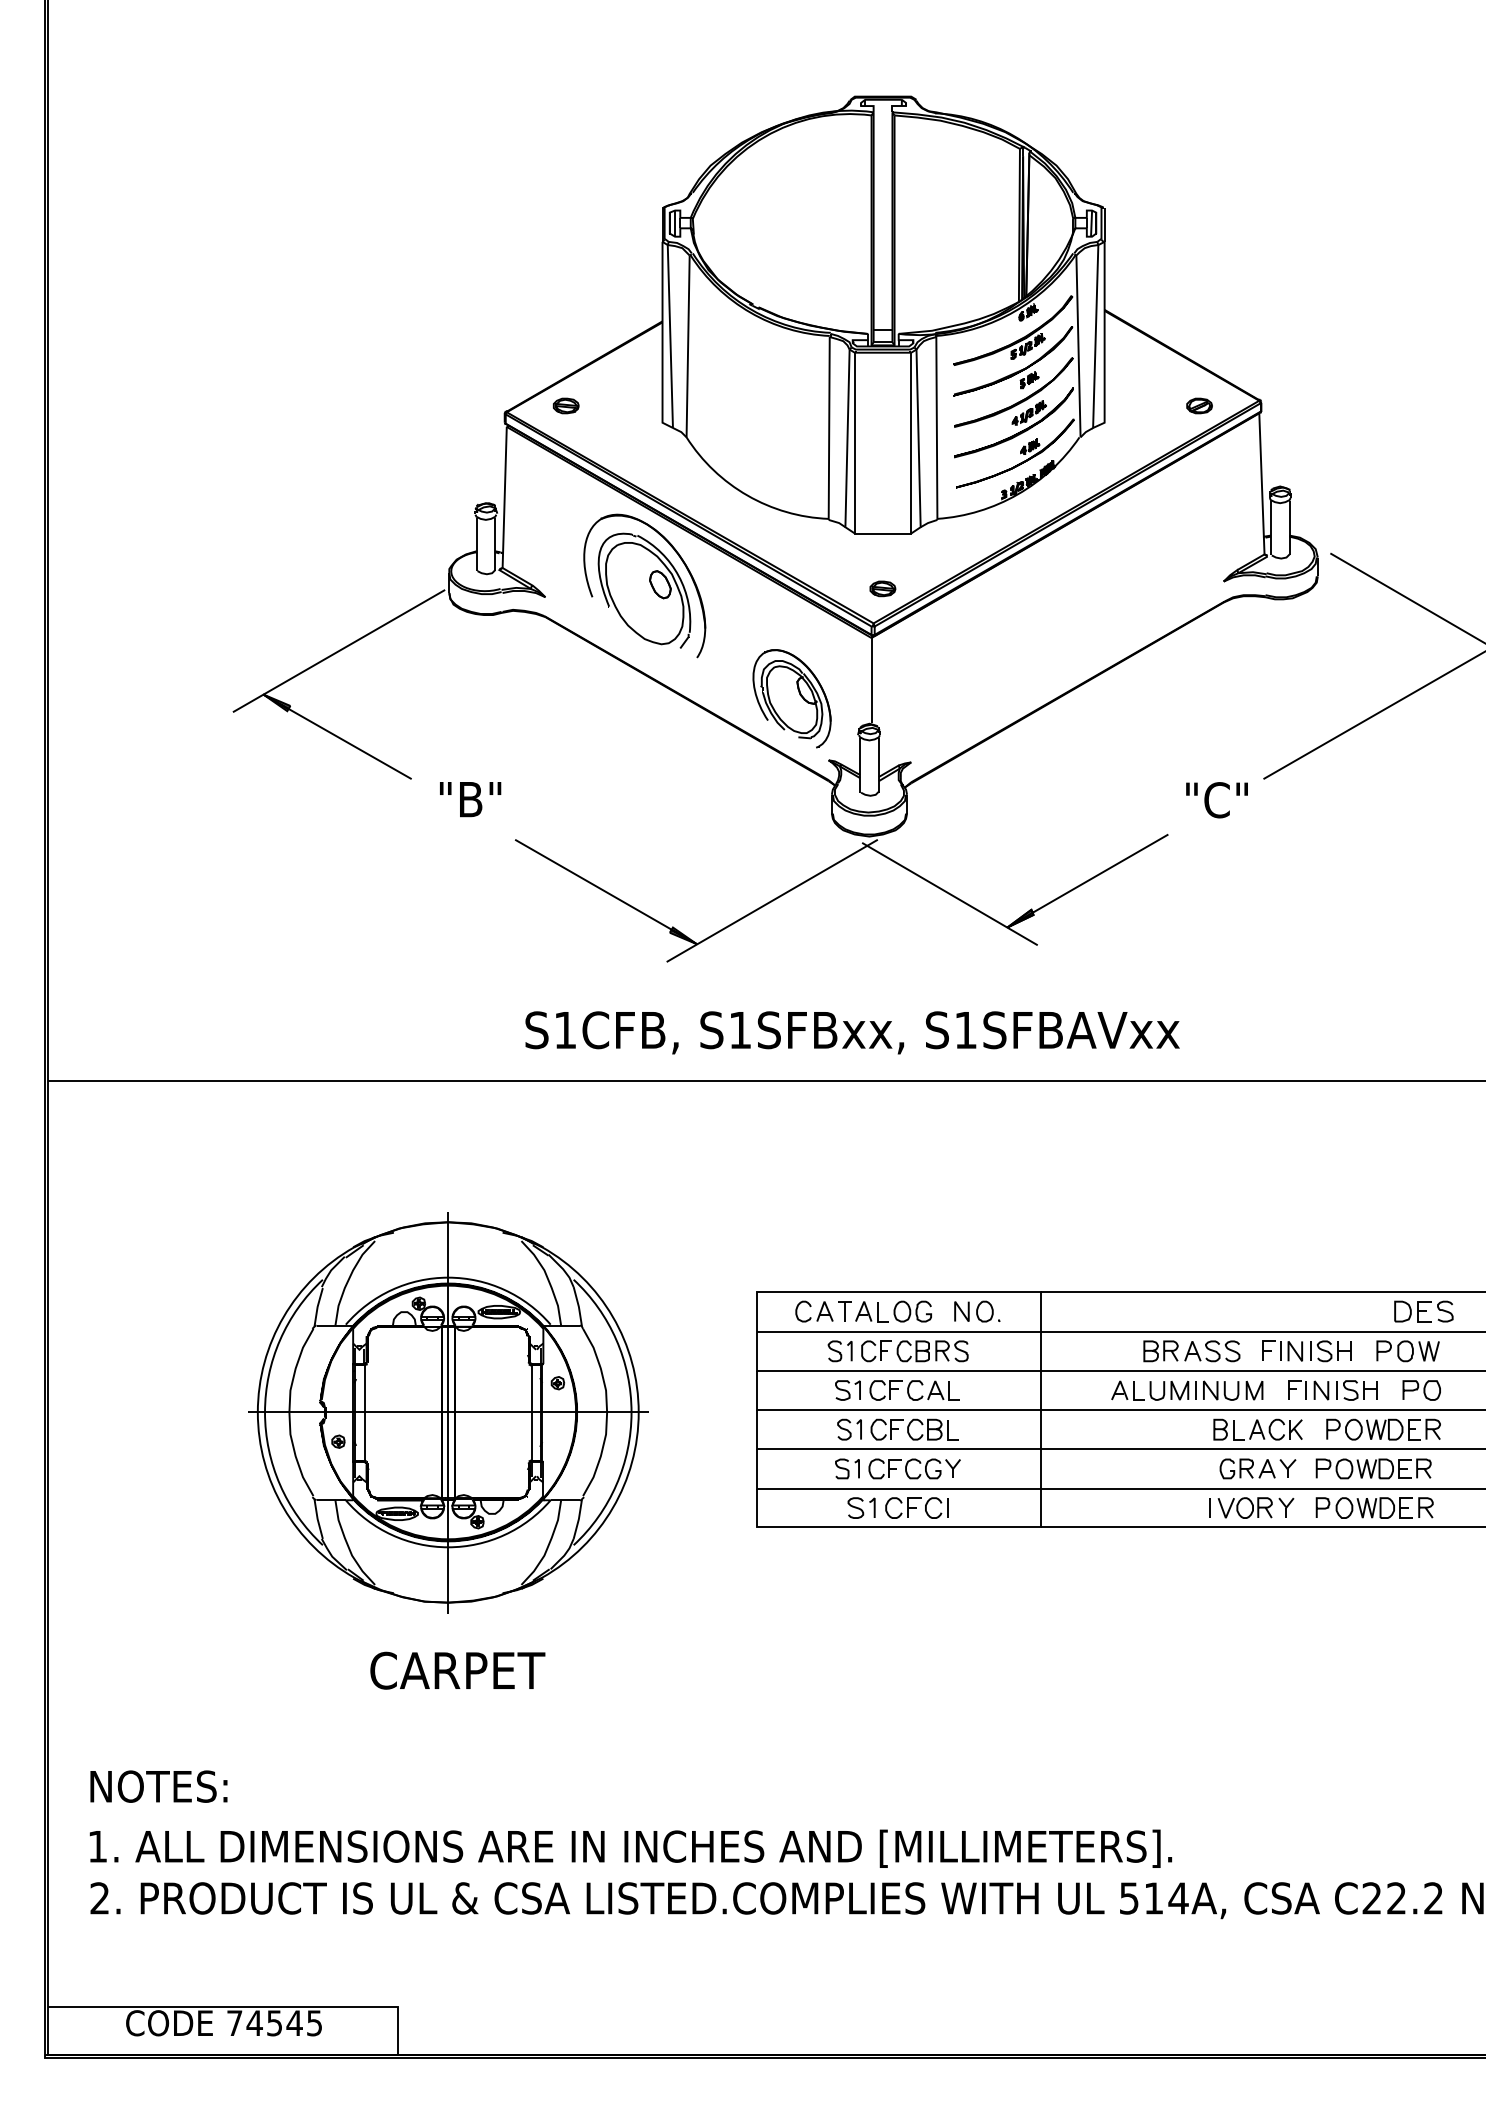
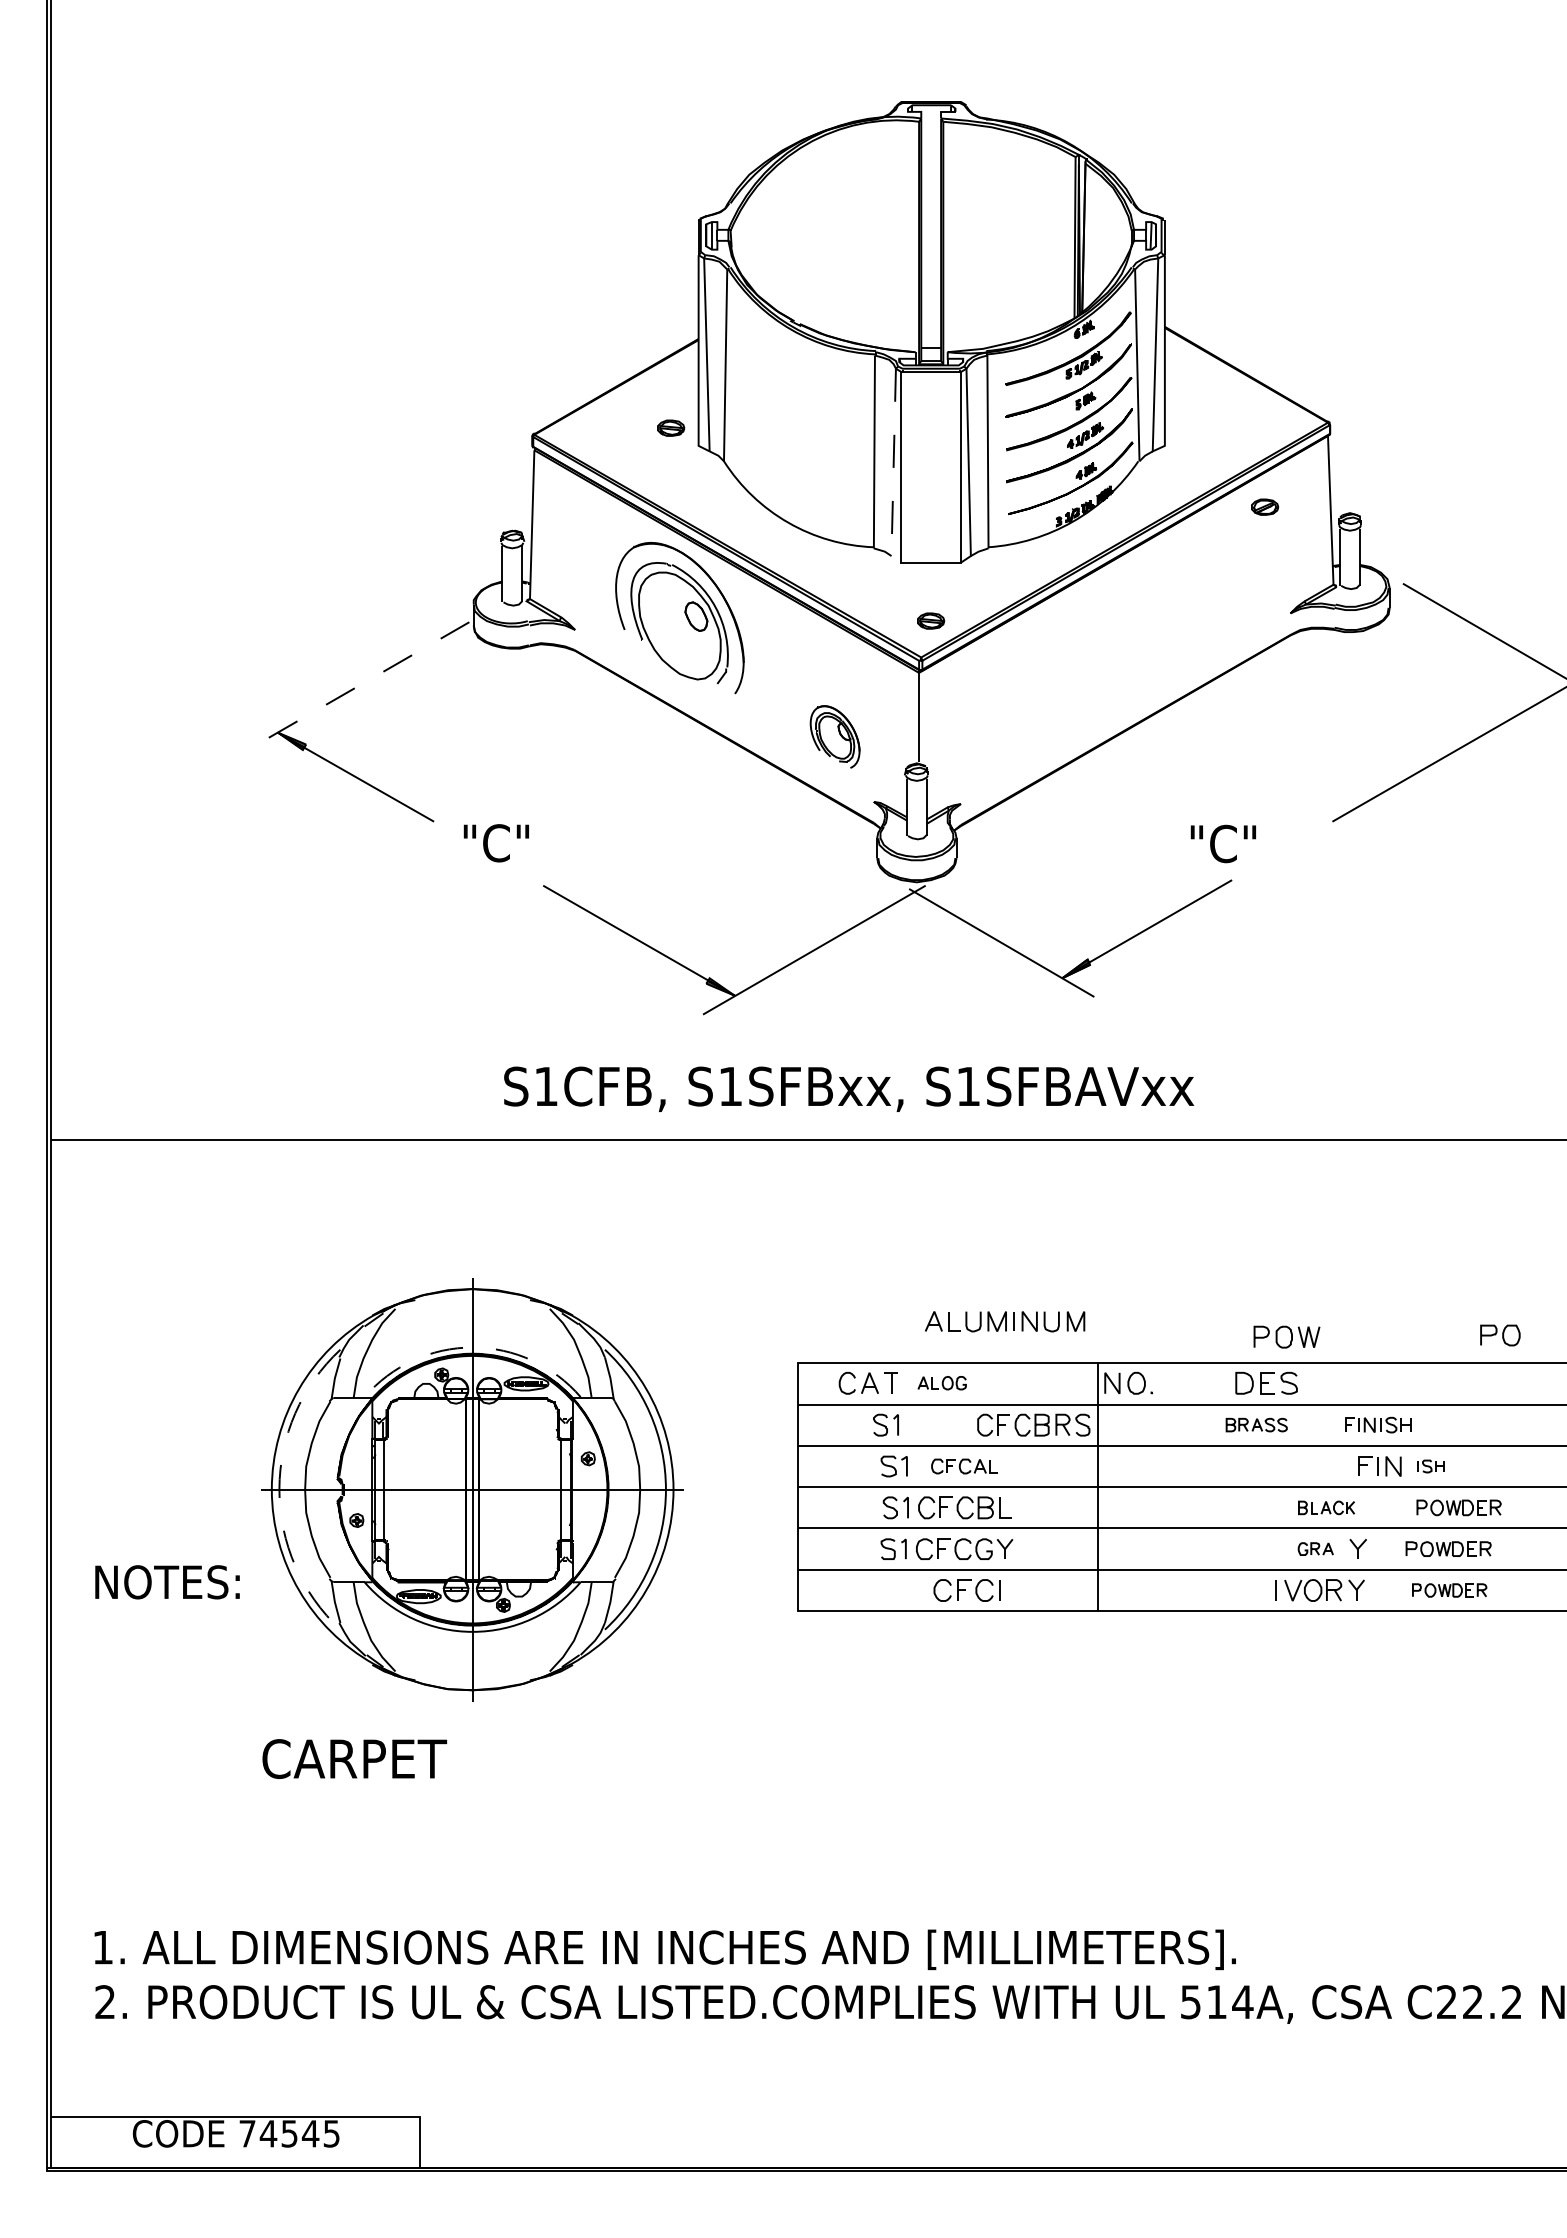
part: (566, 405) -> (671, 427), moved
part: (1200, 405) -> (1265, 506), moved
line: (847, 445) -> (893, 469), solid -> dashed
line: (339, 650) -> (357, 686), solid -> dashed
part: (791, 698) -> (834, 736), size x0.6
text: (480, 799) -> (506, 843), "B" -> "C"
text: (1216, 799) -> (1222, 843), moved
text: (852, 1032) -> (849, 1088), moved
arc: (448, 1277) -> (472, 1347), solid -> dashed
part: (892, 1310) -> (941, 1382), size x0.6
part: (977, 1310) -> (1128, 1382), moved
part: (1423, 1310) -> (1266, 1382), moved
part: (914, 1350) -> (1033, 1424), moved
part: (1191, 1350) -> (1256, 1424), size x0.6
part: (1307, 1350) -> (1378, 1424), size x0.7
part: (1407, 1350) -> (1286, 1336), moved
part: (914, 1390) -> (964, 1466), size x0.7
part: (1187, 1390) -> (1005, 1321), moved
part: (1357, 1390) -> (1431, 1466), size x0.6
part: (1421, 1390) -> (1500, 1335), moved
arc: (265, 1412) -> (279, 1489), solid -> dashed
part: (1257, 1429) -> (1326, 1507), size x0.6
part: (1383, 1429) -> (1458, 1507), size x0.7
part: (1247, 1468) -> (1315, 1548), size x0.6
part: (1373, 1468) -> (1448, 1548), size x0.7
part: (861, 1508) -> (908, 1590), removed
part: (1374, 1508) -> (1449, 1590), size x0.6
text: (457, 1671) -> (354, 1759), moved
text: (158, 1786) -> (167, 1582), moved

